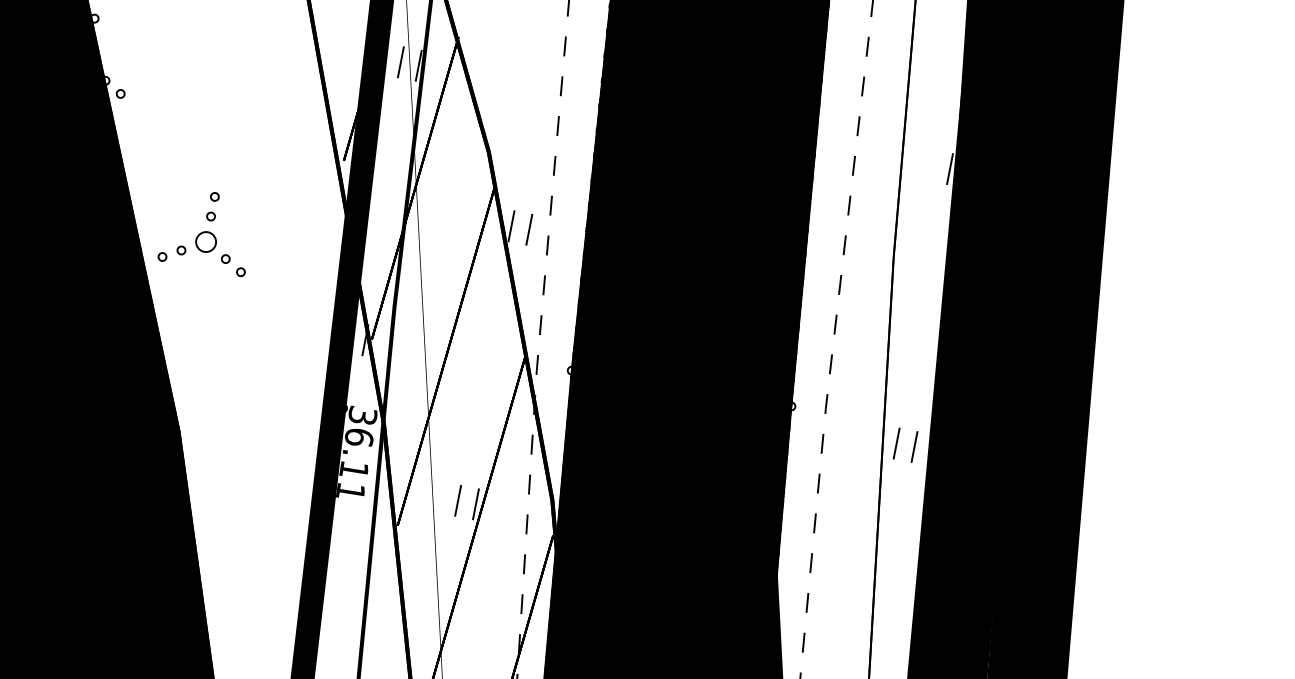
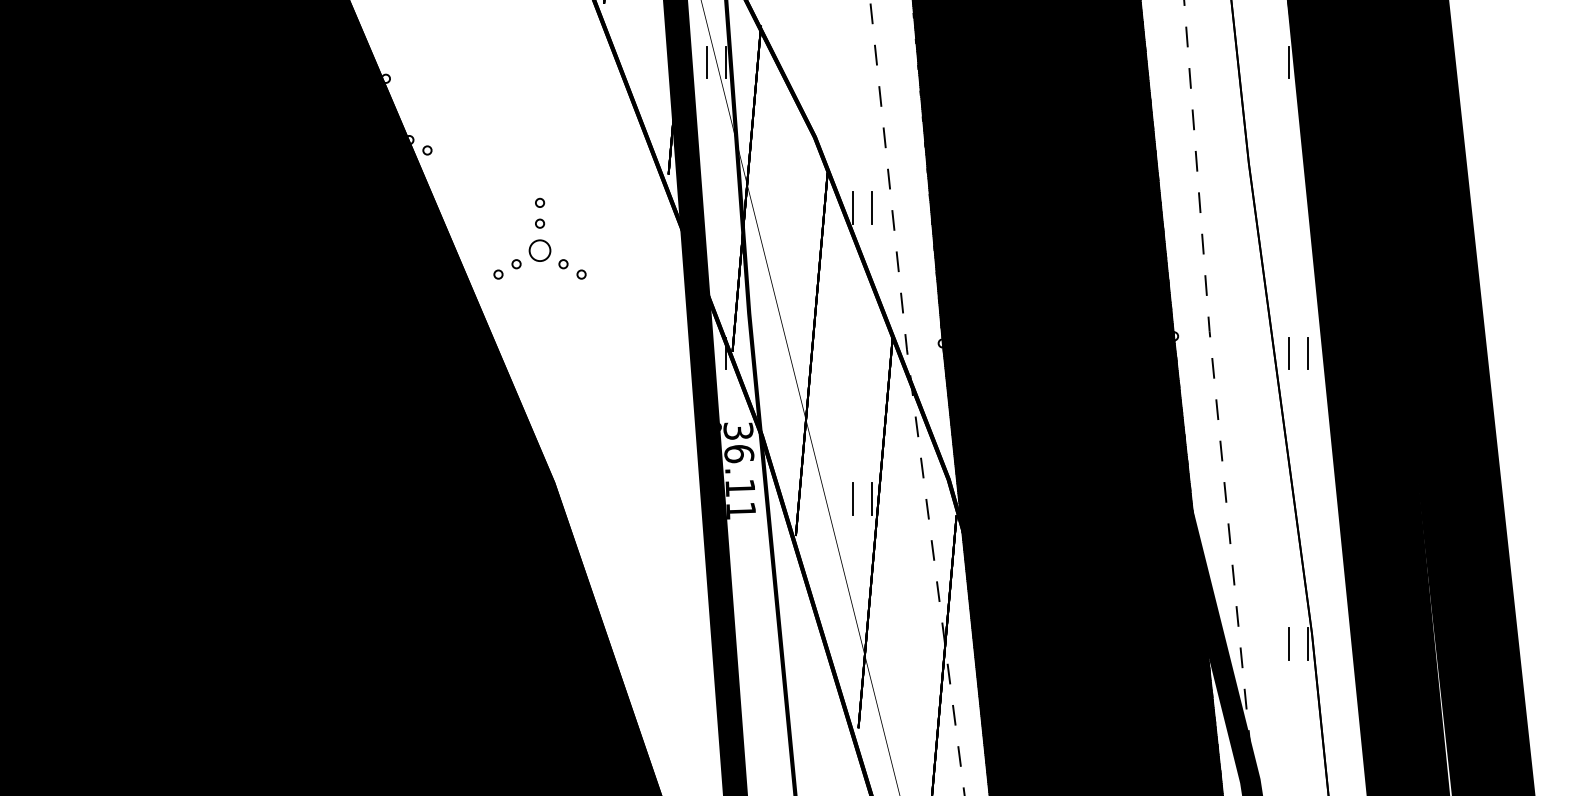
part: (207, 230) -> (539, 238), moved

